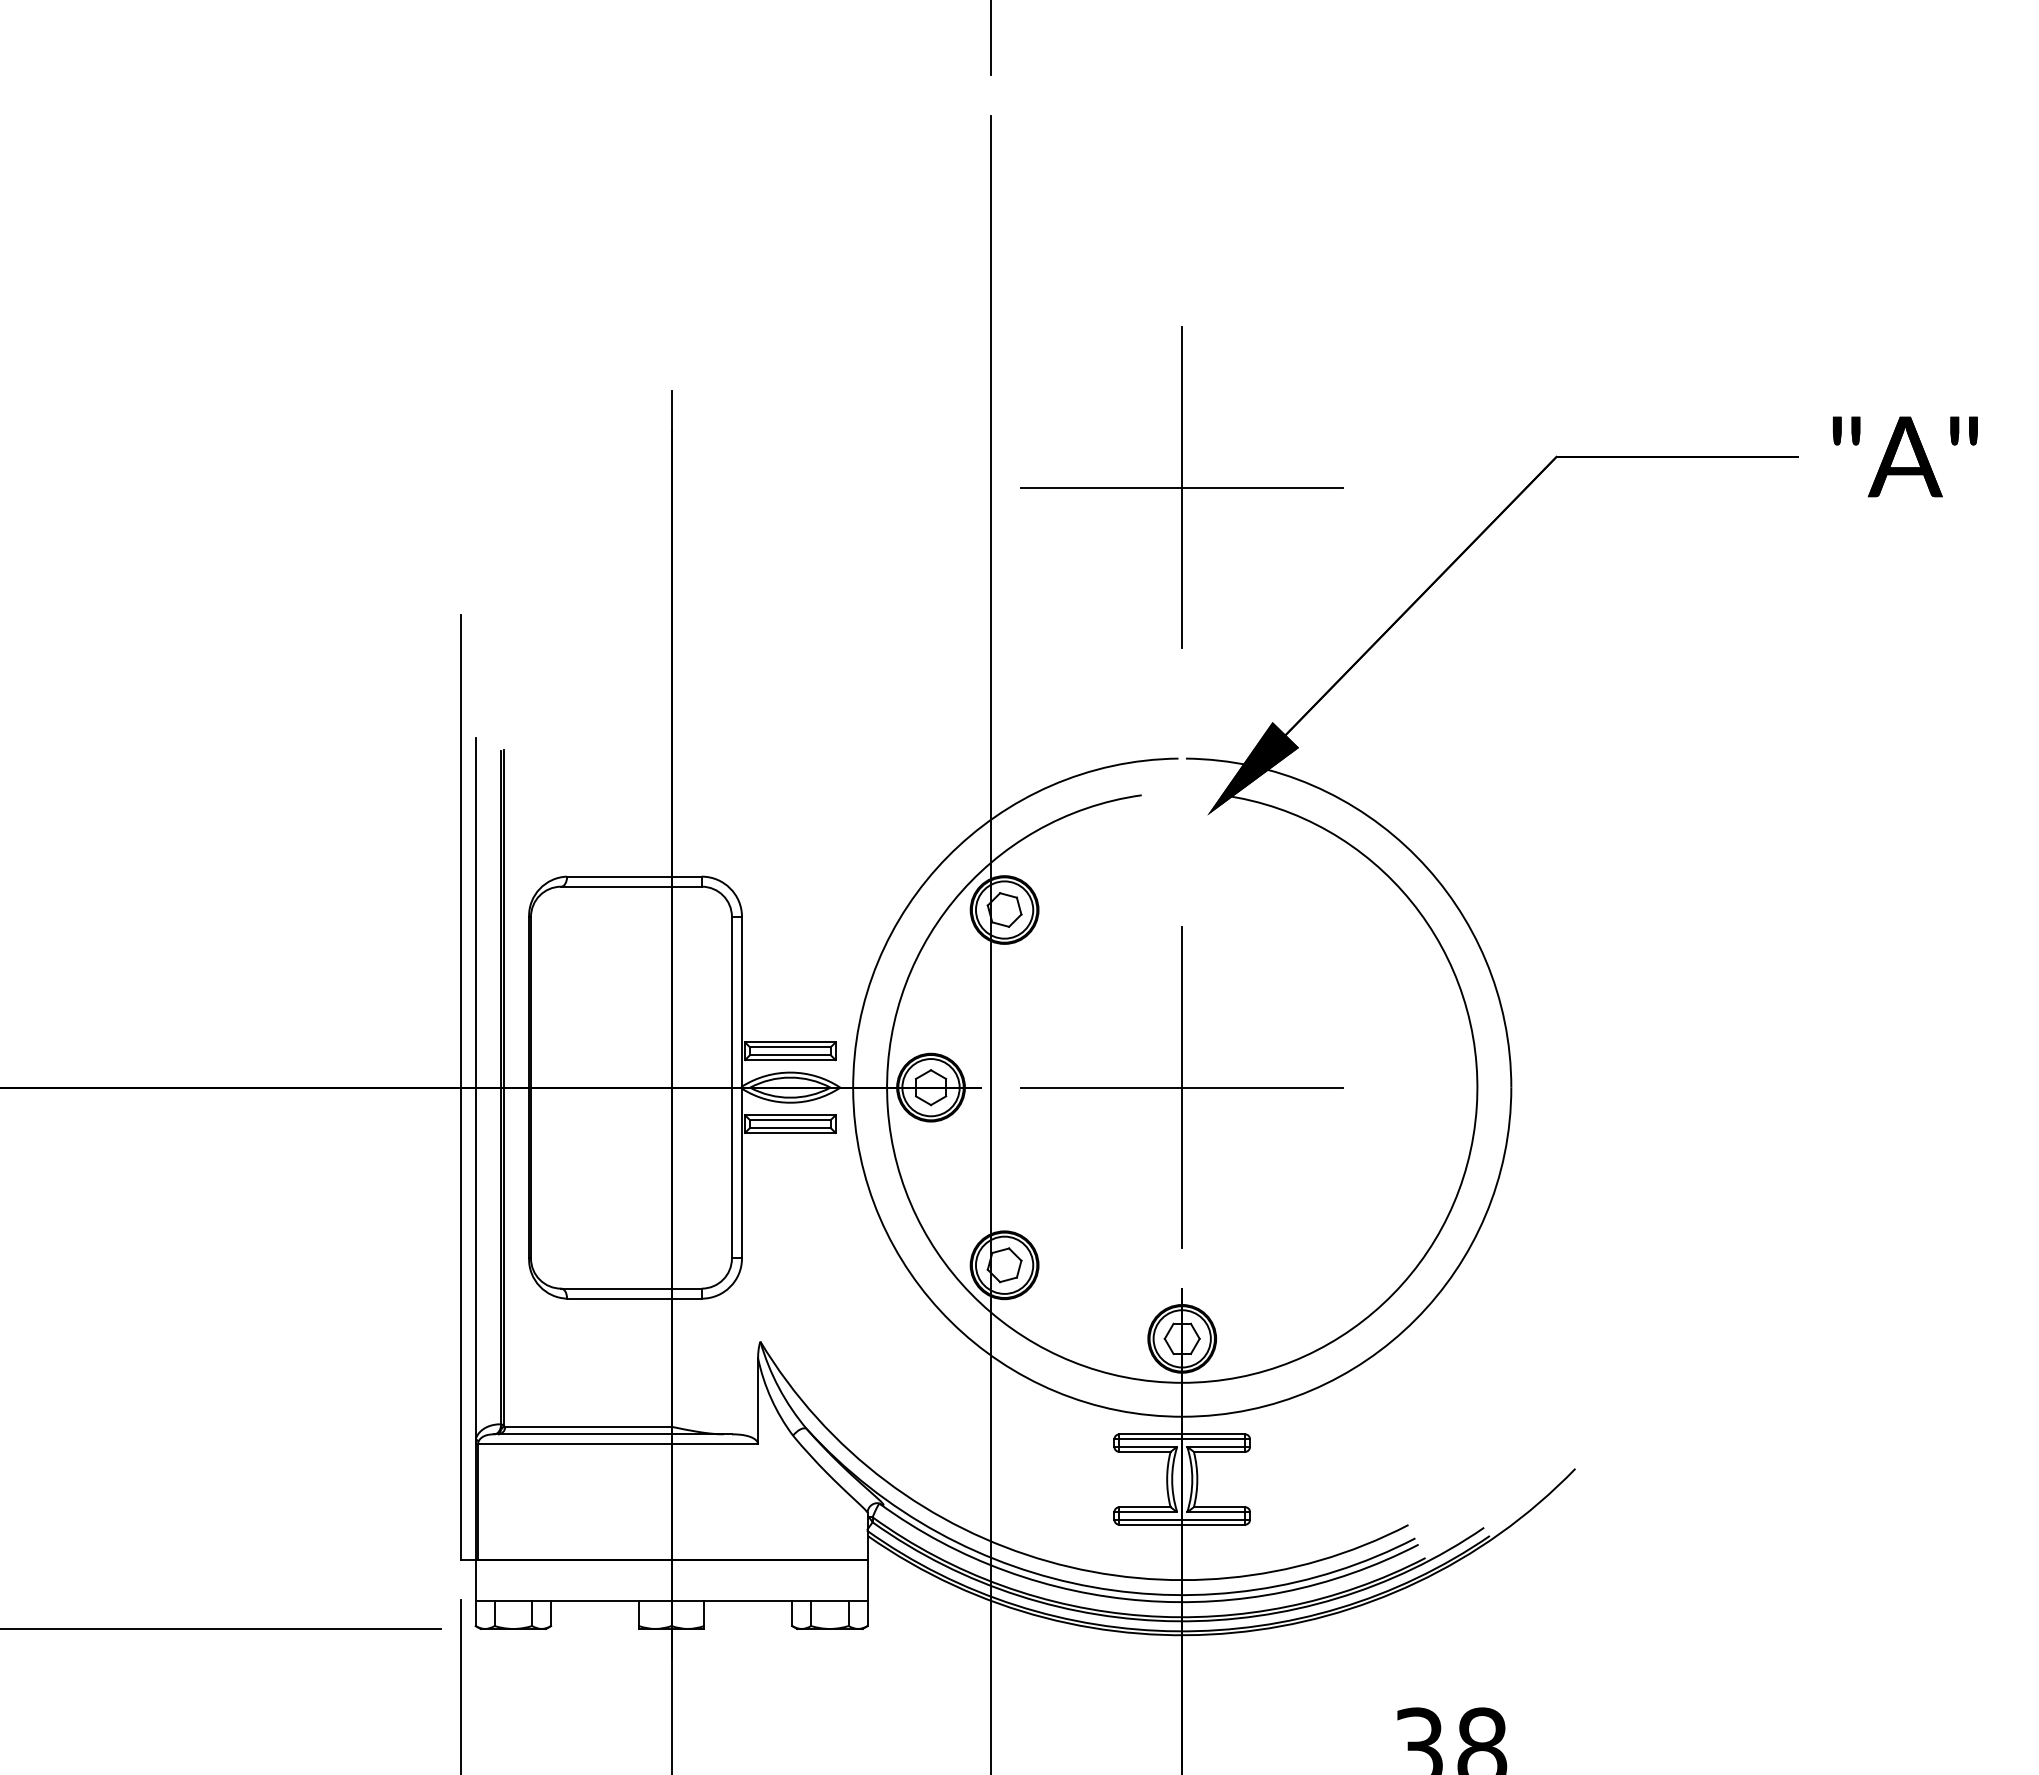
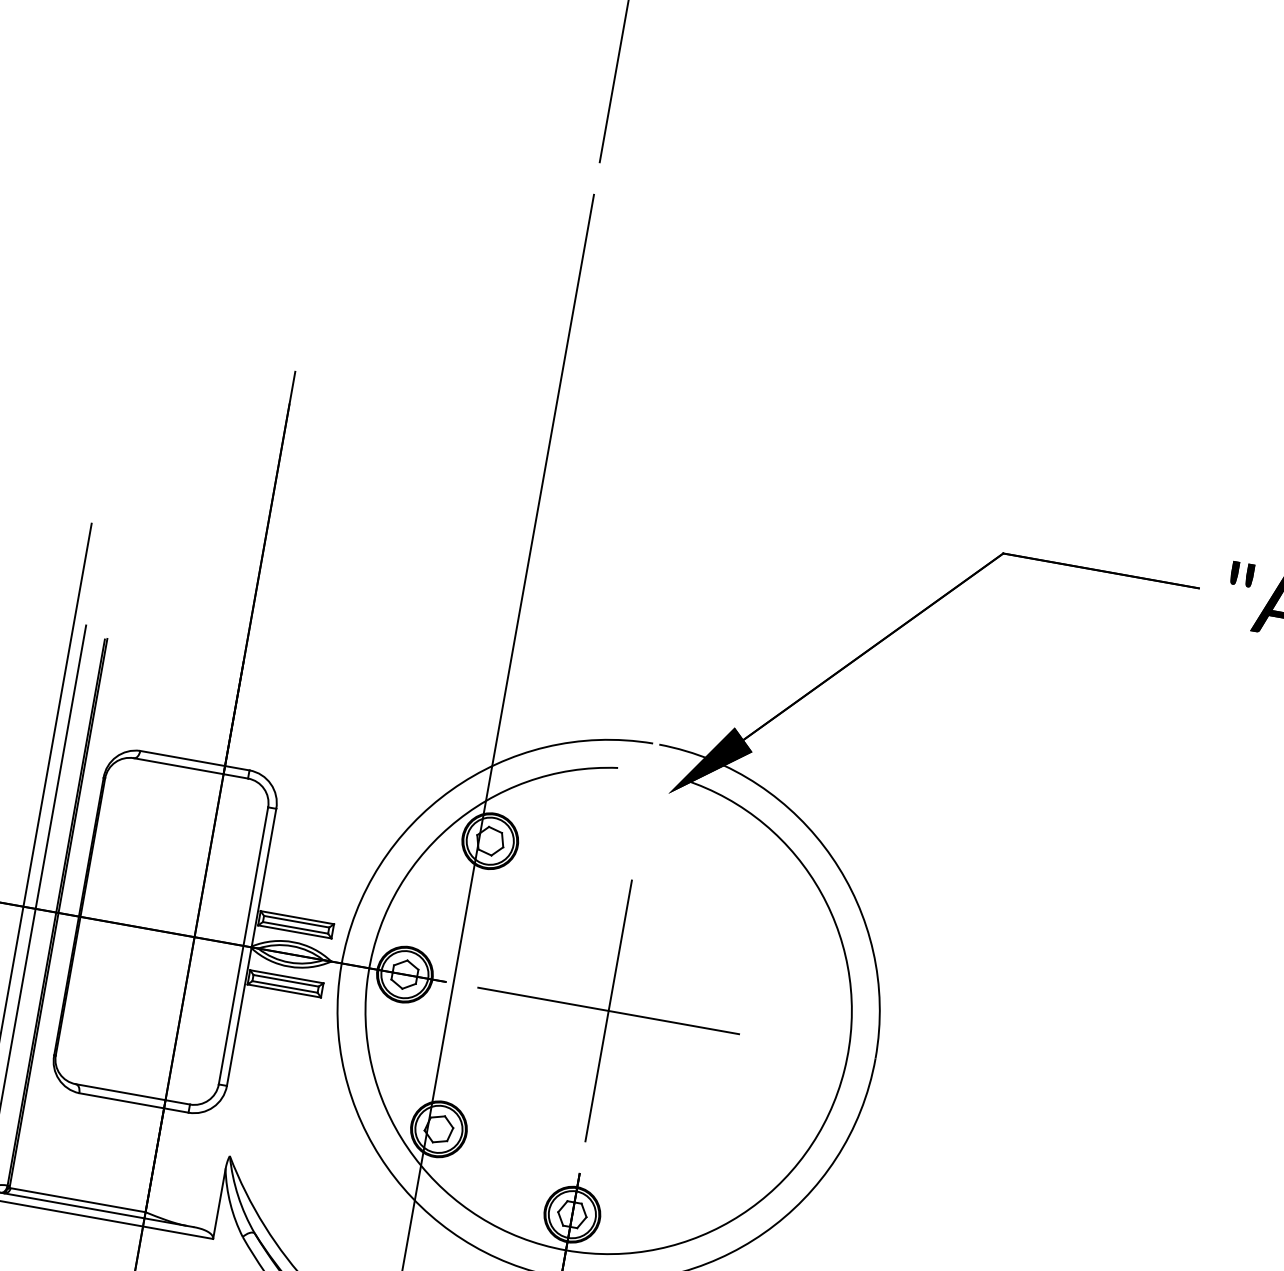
part: (1181, 487) -> (694, 524), removed

